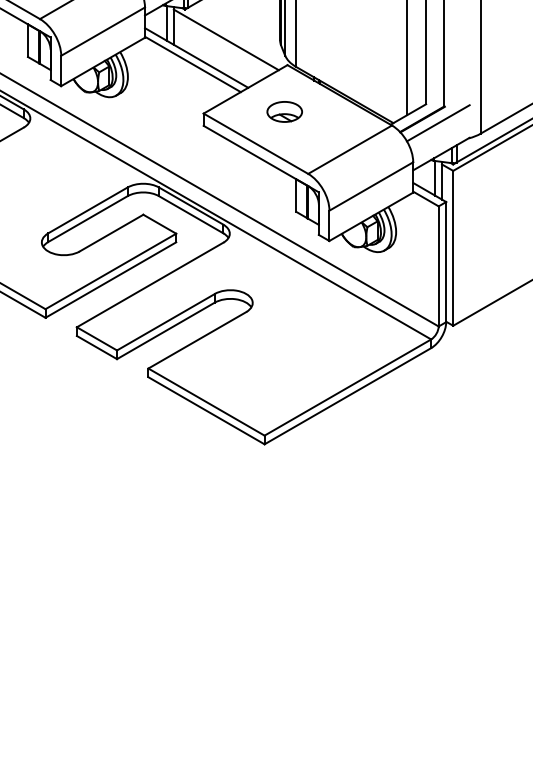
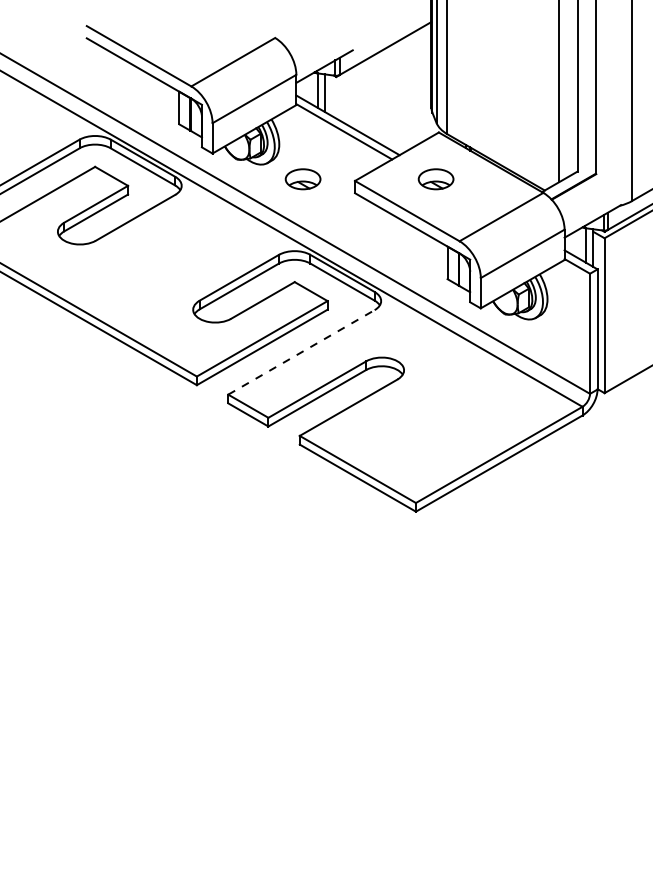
line: (226, 39) -> (377, 106), removed
part: (151, 112) -> (302, 179), added
line: (438, 123) -> (589, 190), removed
line: (150, 285) -> (301, 352), solid -> dashed

